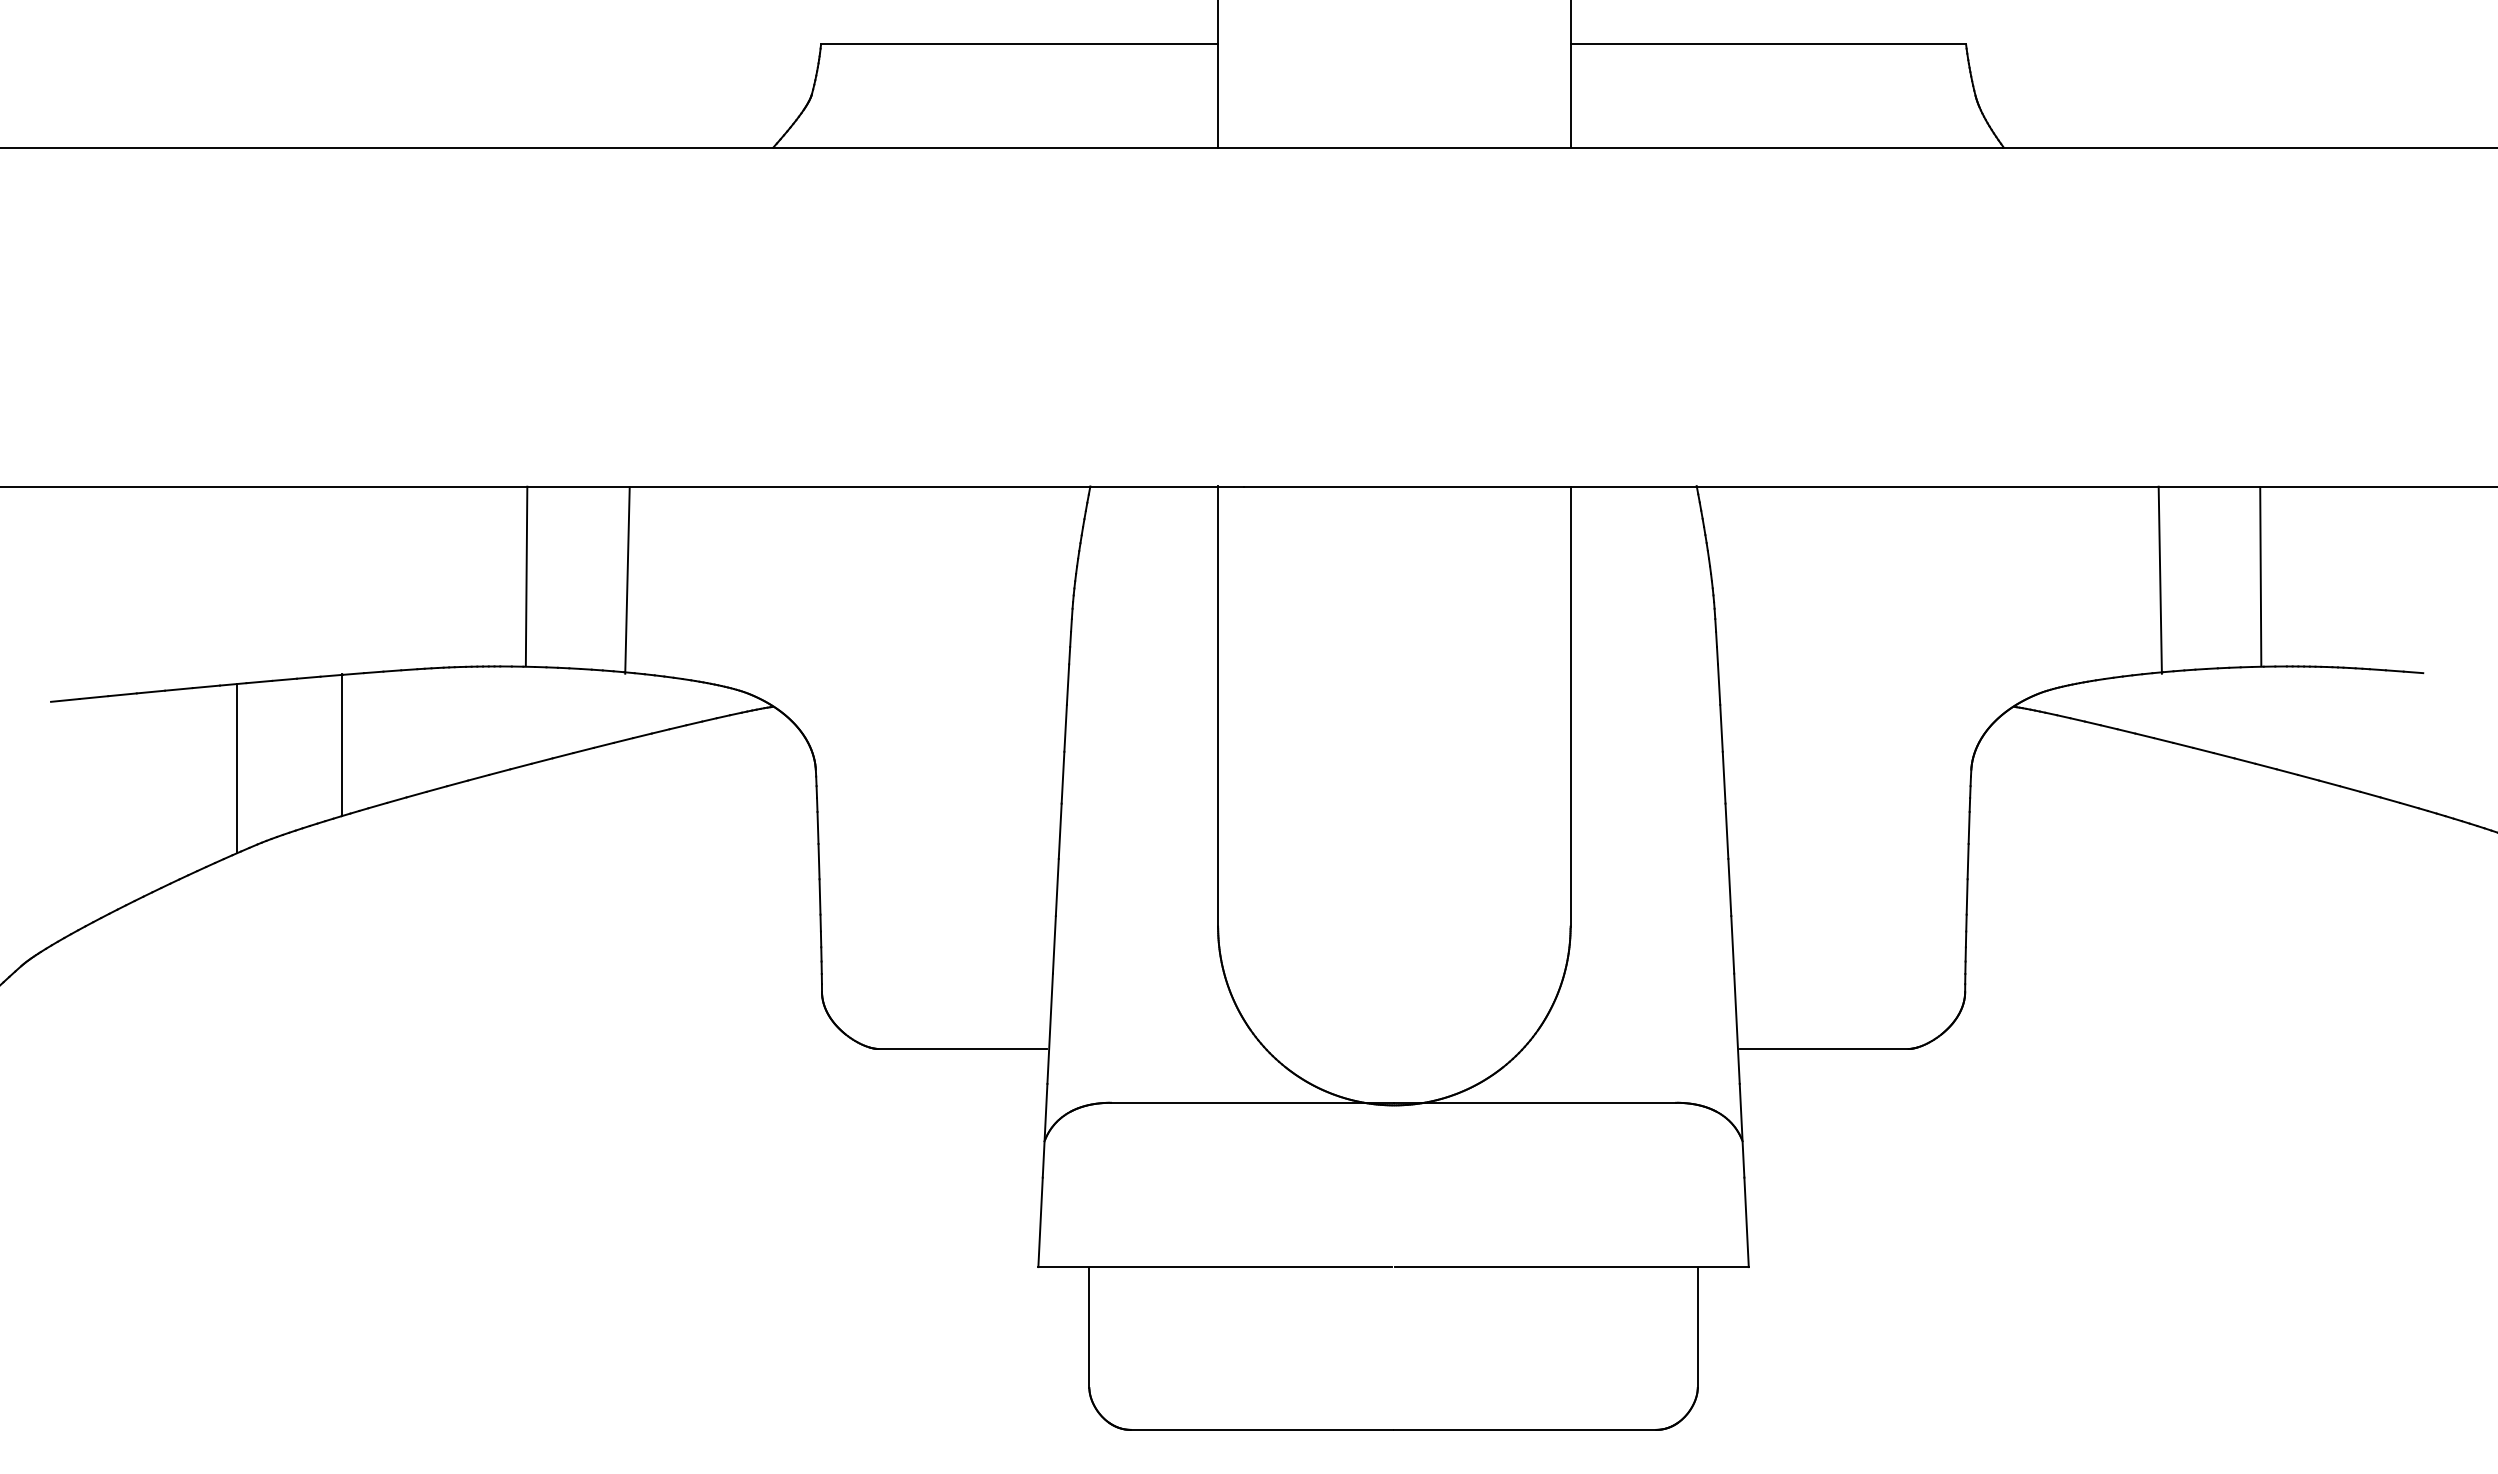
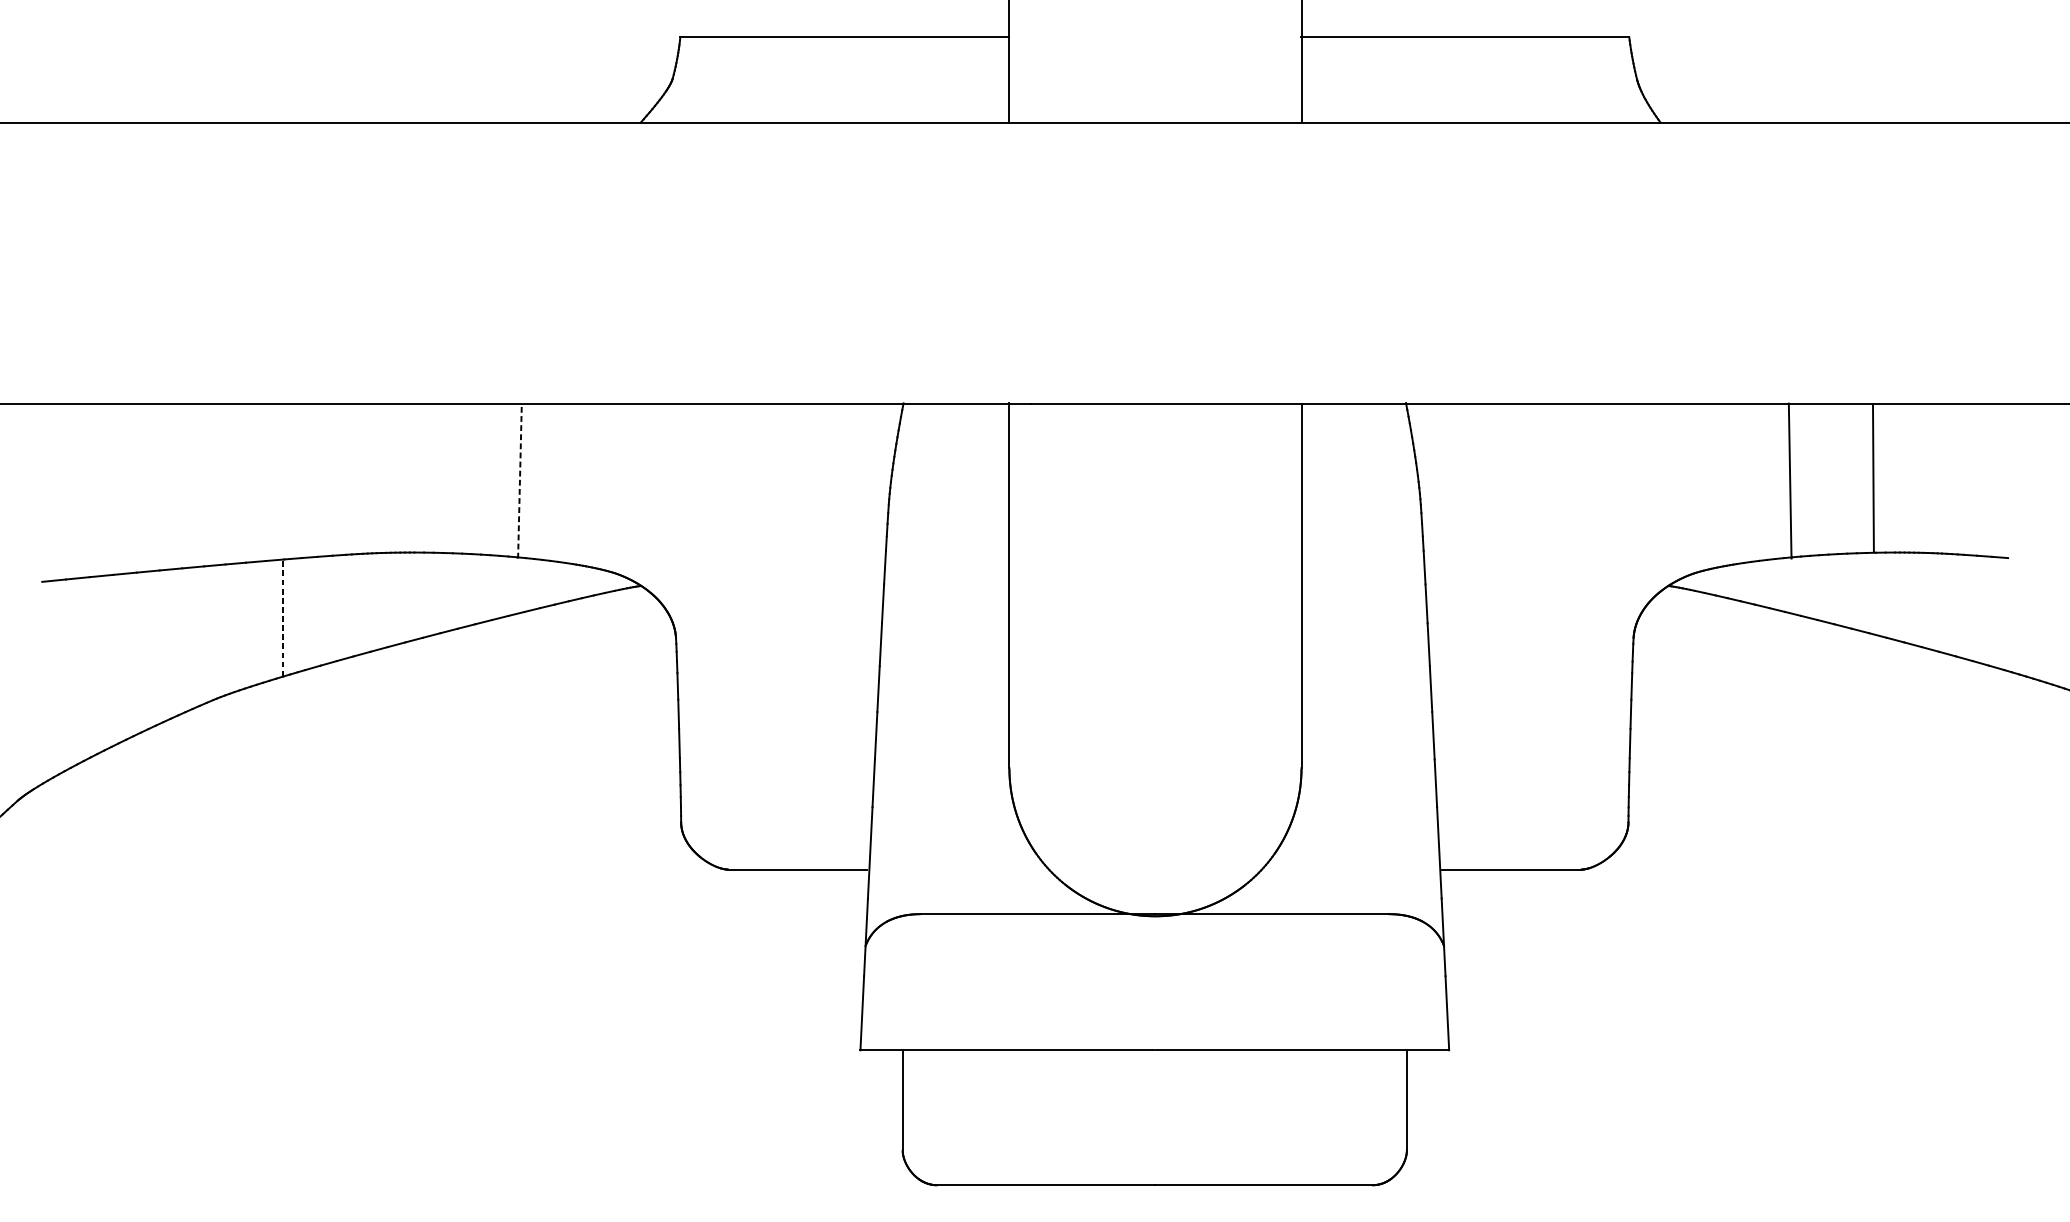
line: (526, 576) -> (436, 477), removed
line: (627, 580) -> (519, 481), solid -> dashed
line: (341, 745) -> (282, 618), solid -> dashed
line: (237, 767) -> (196, 636), removed

